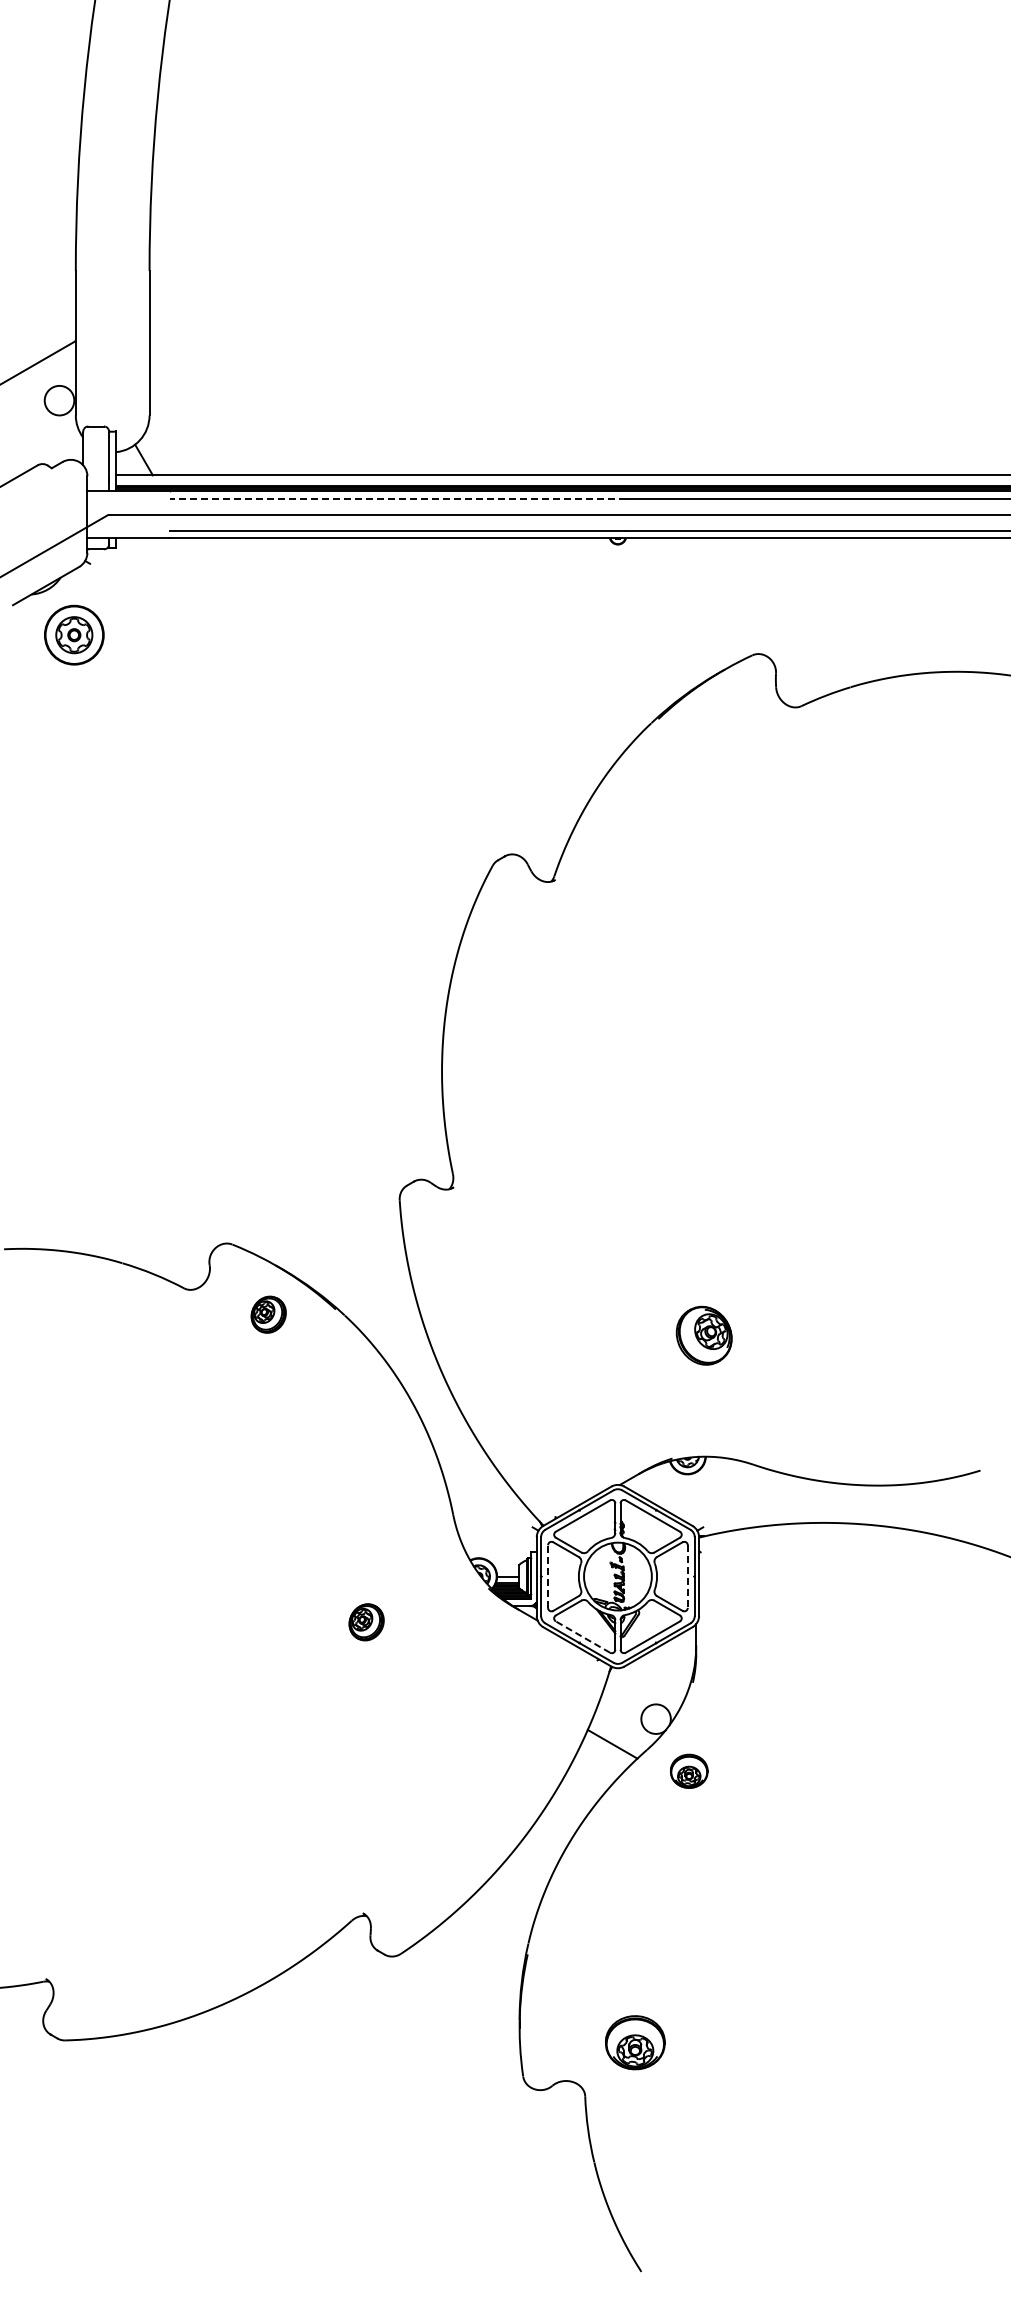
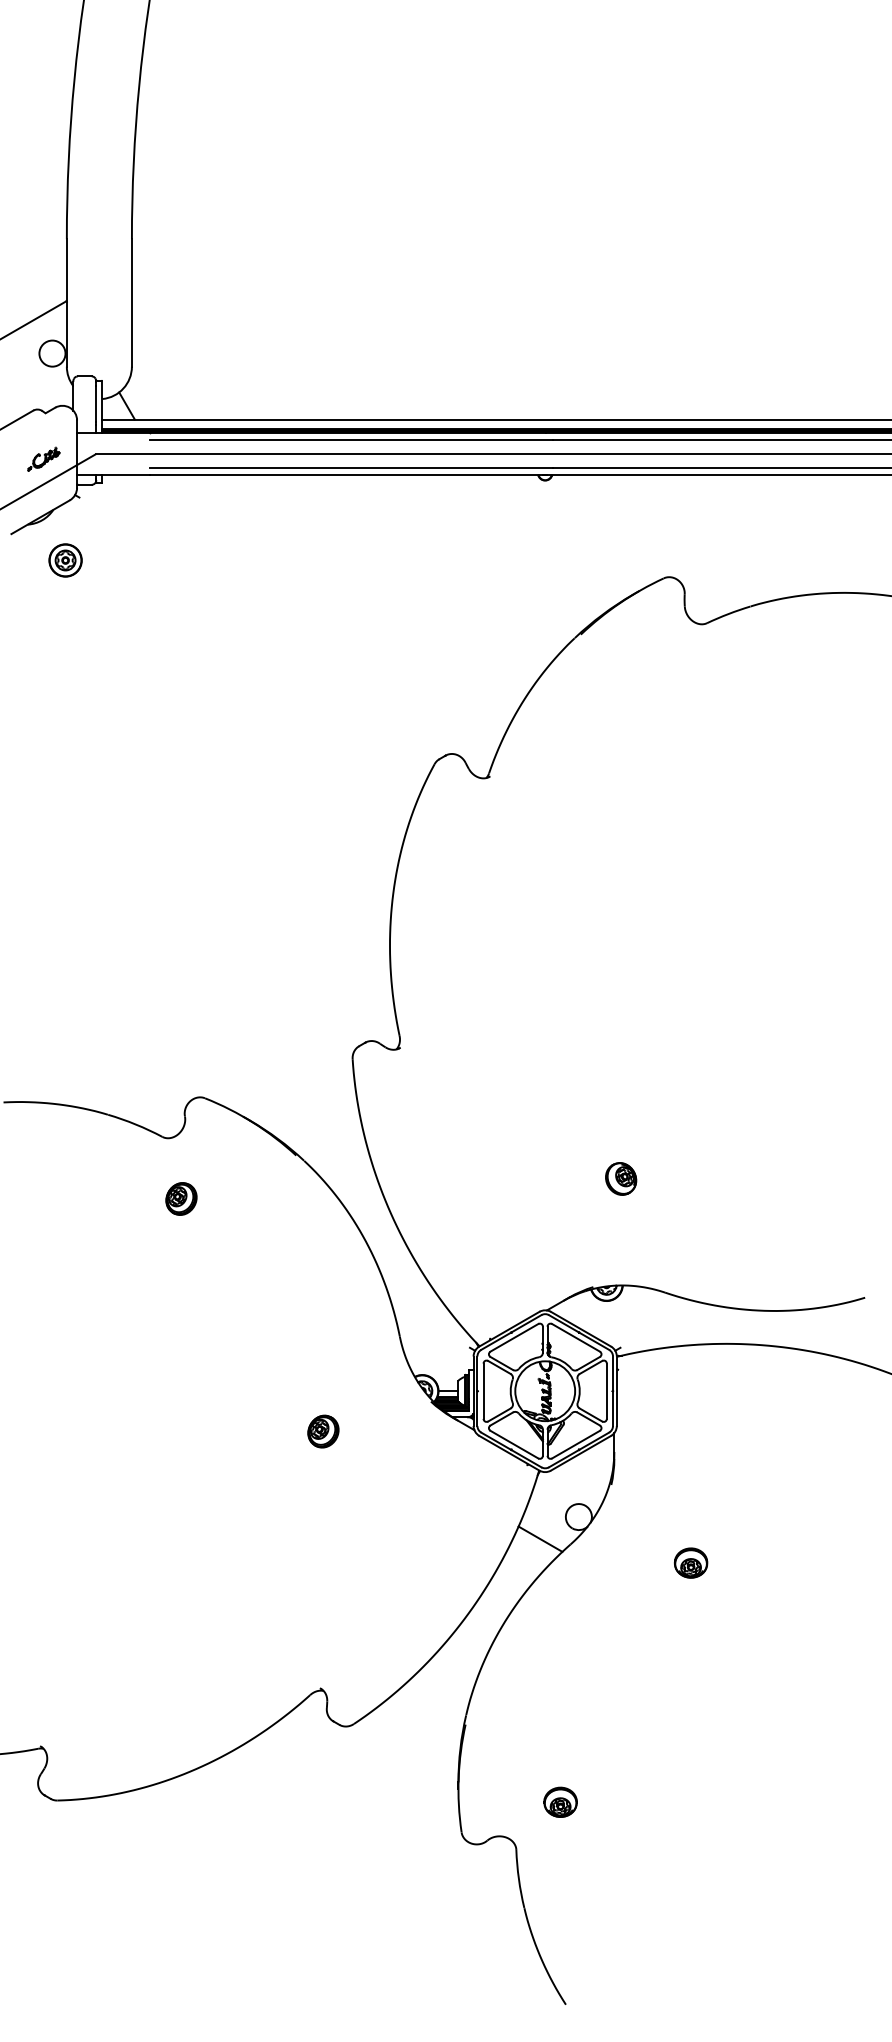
line: (397, 498) -> (350, 439), dashed -> solid
part: (49, 520) -> (43, 459), added
part: (74, 634) -> (65, 559), size x0.62
part: (268, 1314) -> (181, 1198), moved
part: (703, 1336) -> (620, 1179), size x0.62
line: (548, 1576) -> (483, 1391), dashed -> solid
line: (687, 1577) -> (606, 1392), dashed -> solid
line: (582, 1636) -> (513, 1444), dashed -> solid
part: (689, 1770) -> (691, 1562), moved
part: (635, 2041) -> (560, 1801), size x0.62

